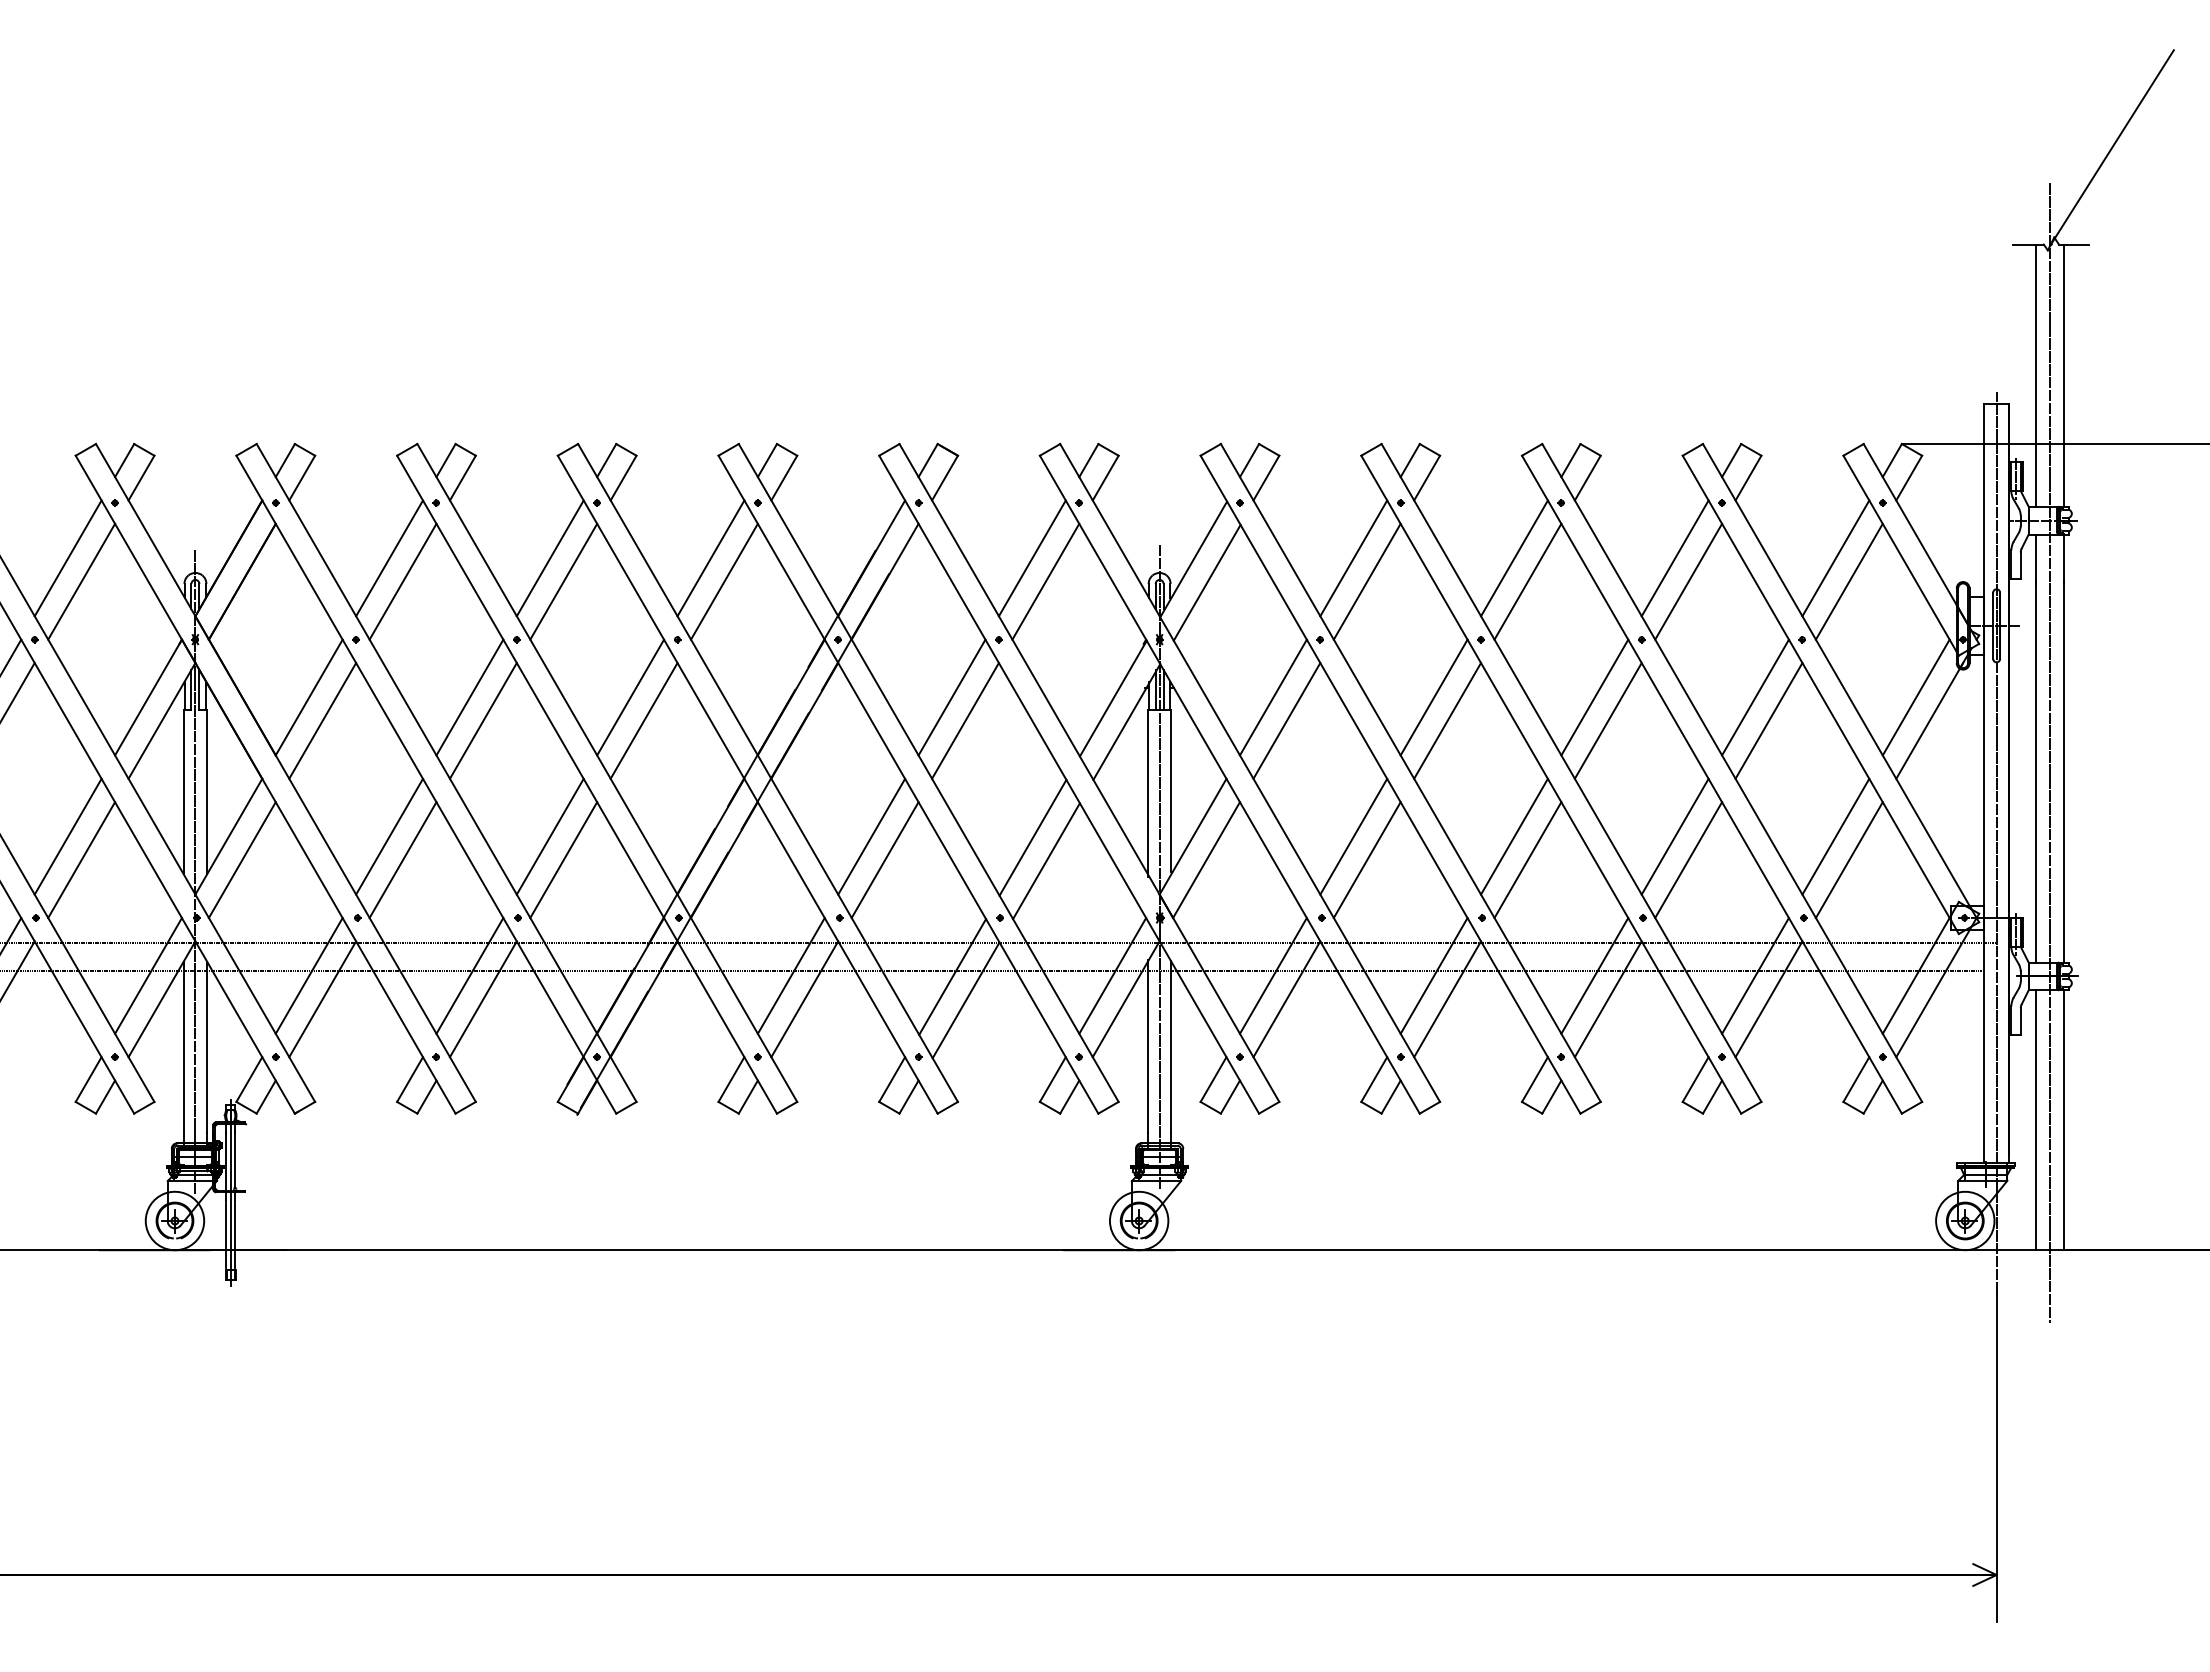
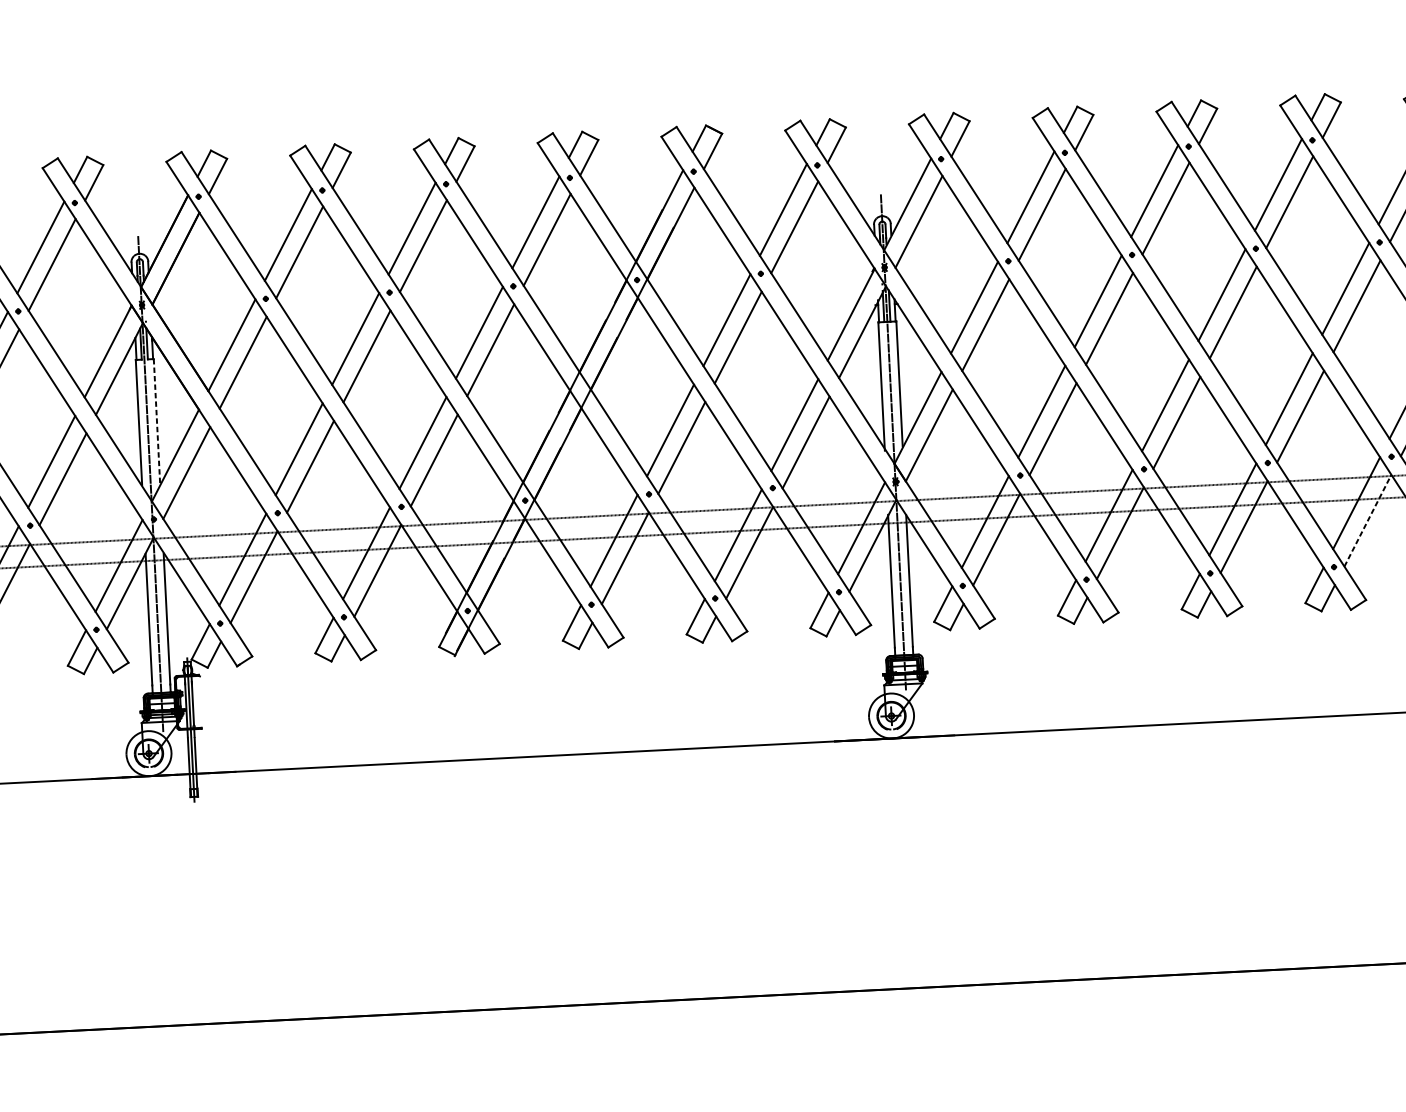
line: (207, 791) -> (157, 421), solid -> dashed
line: (1769, 999) -> (1368, 520), solid -> dashed

